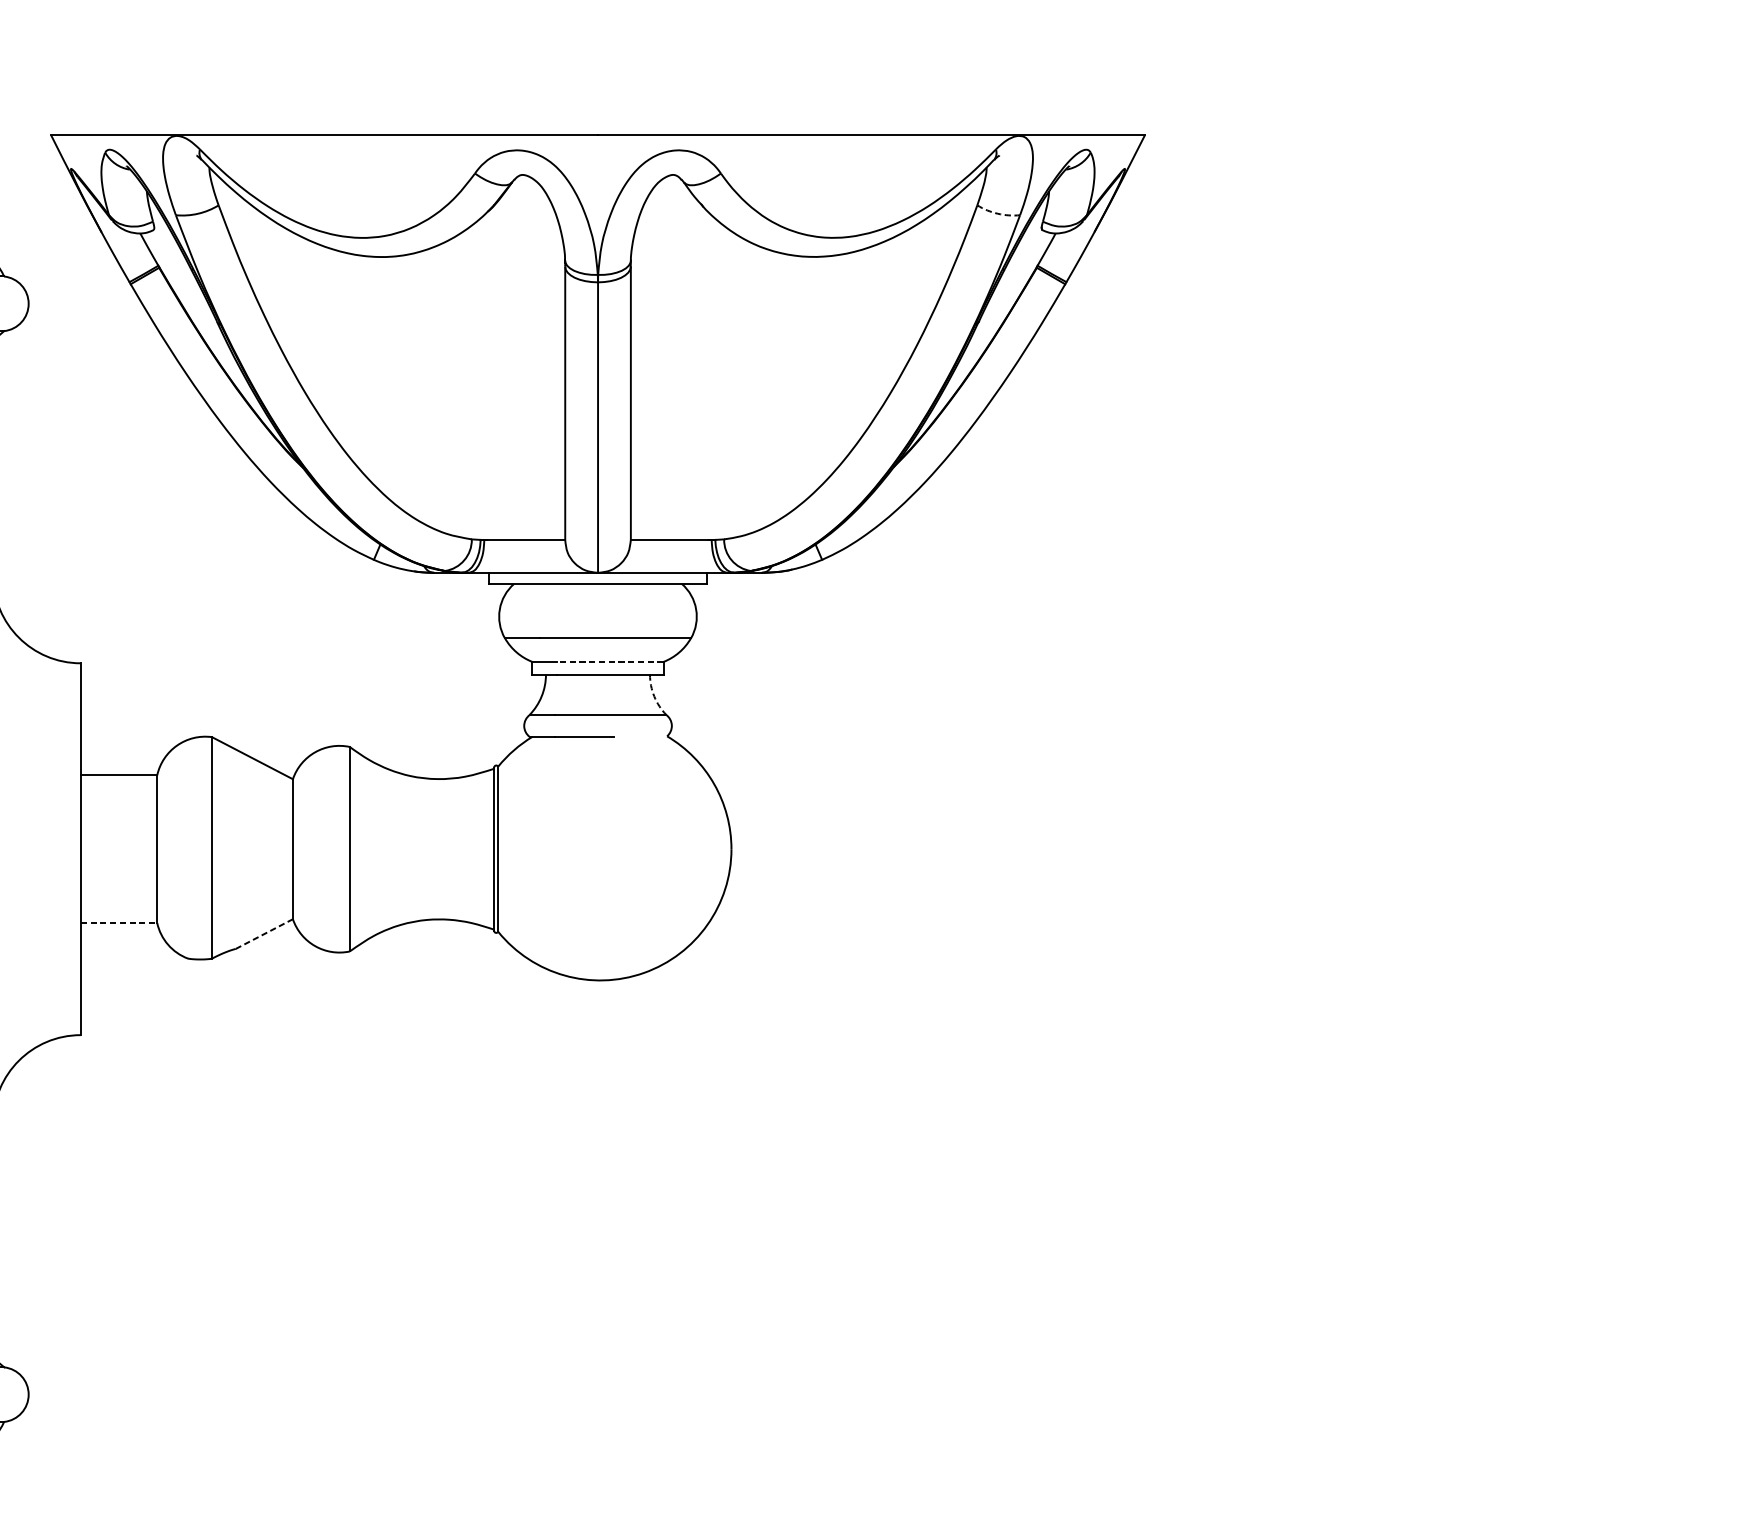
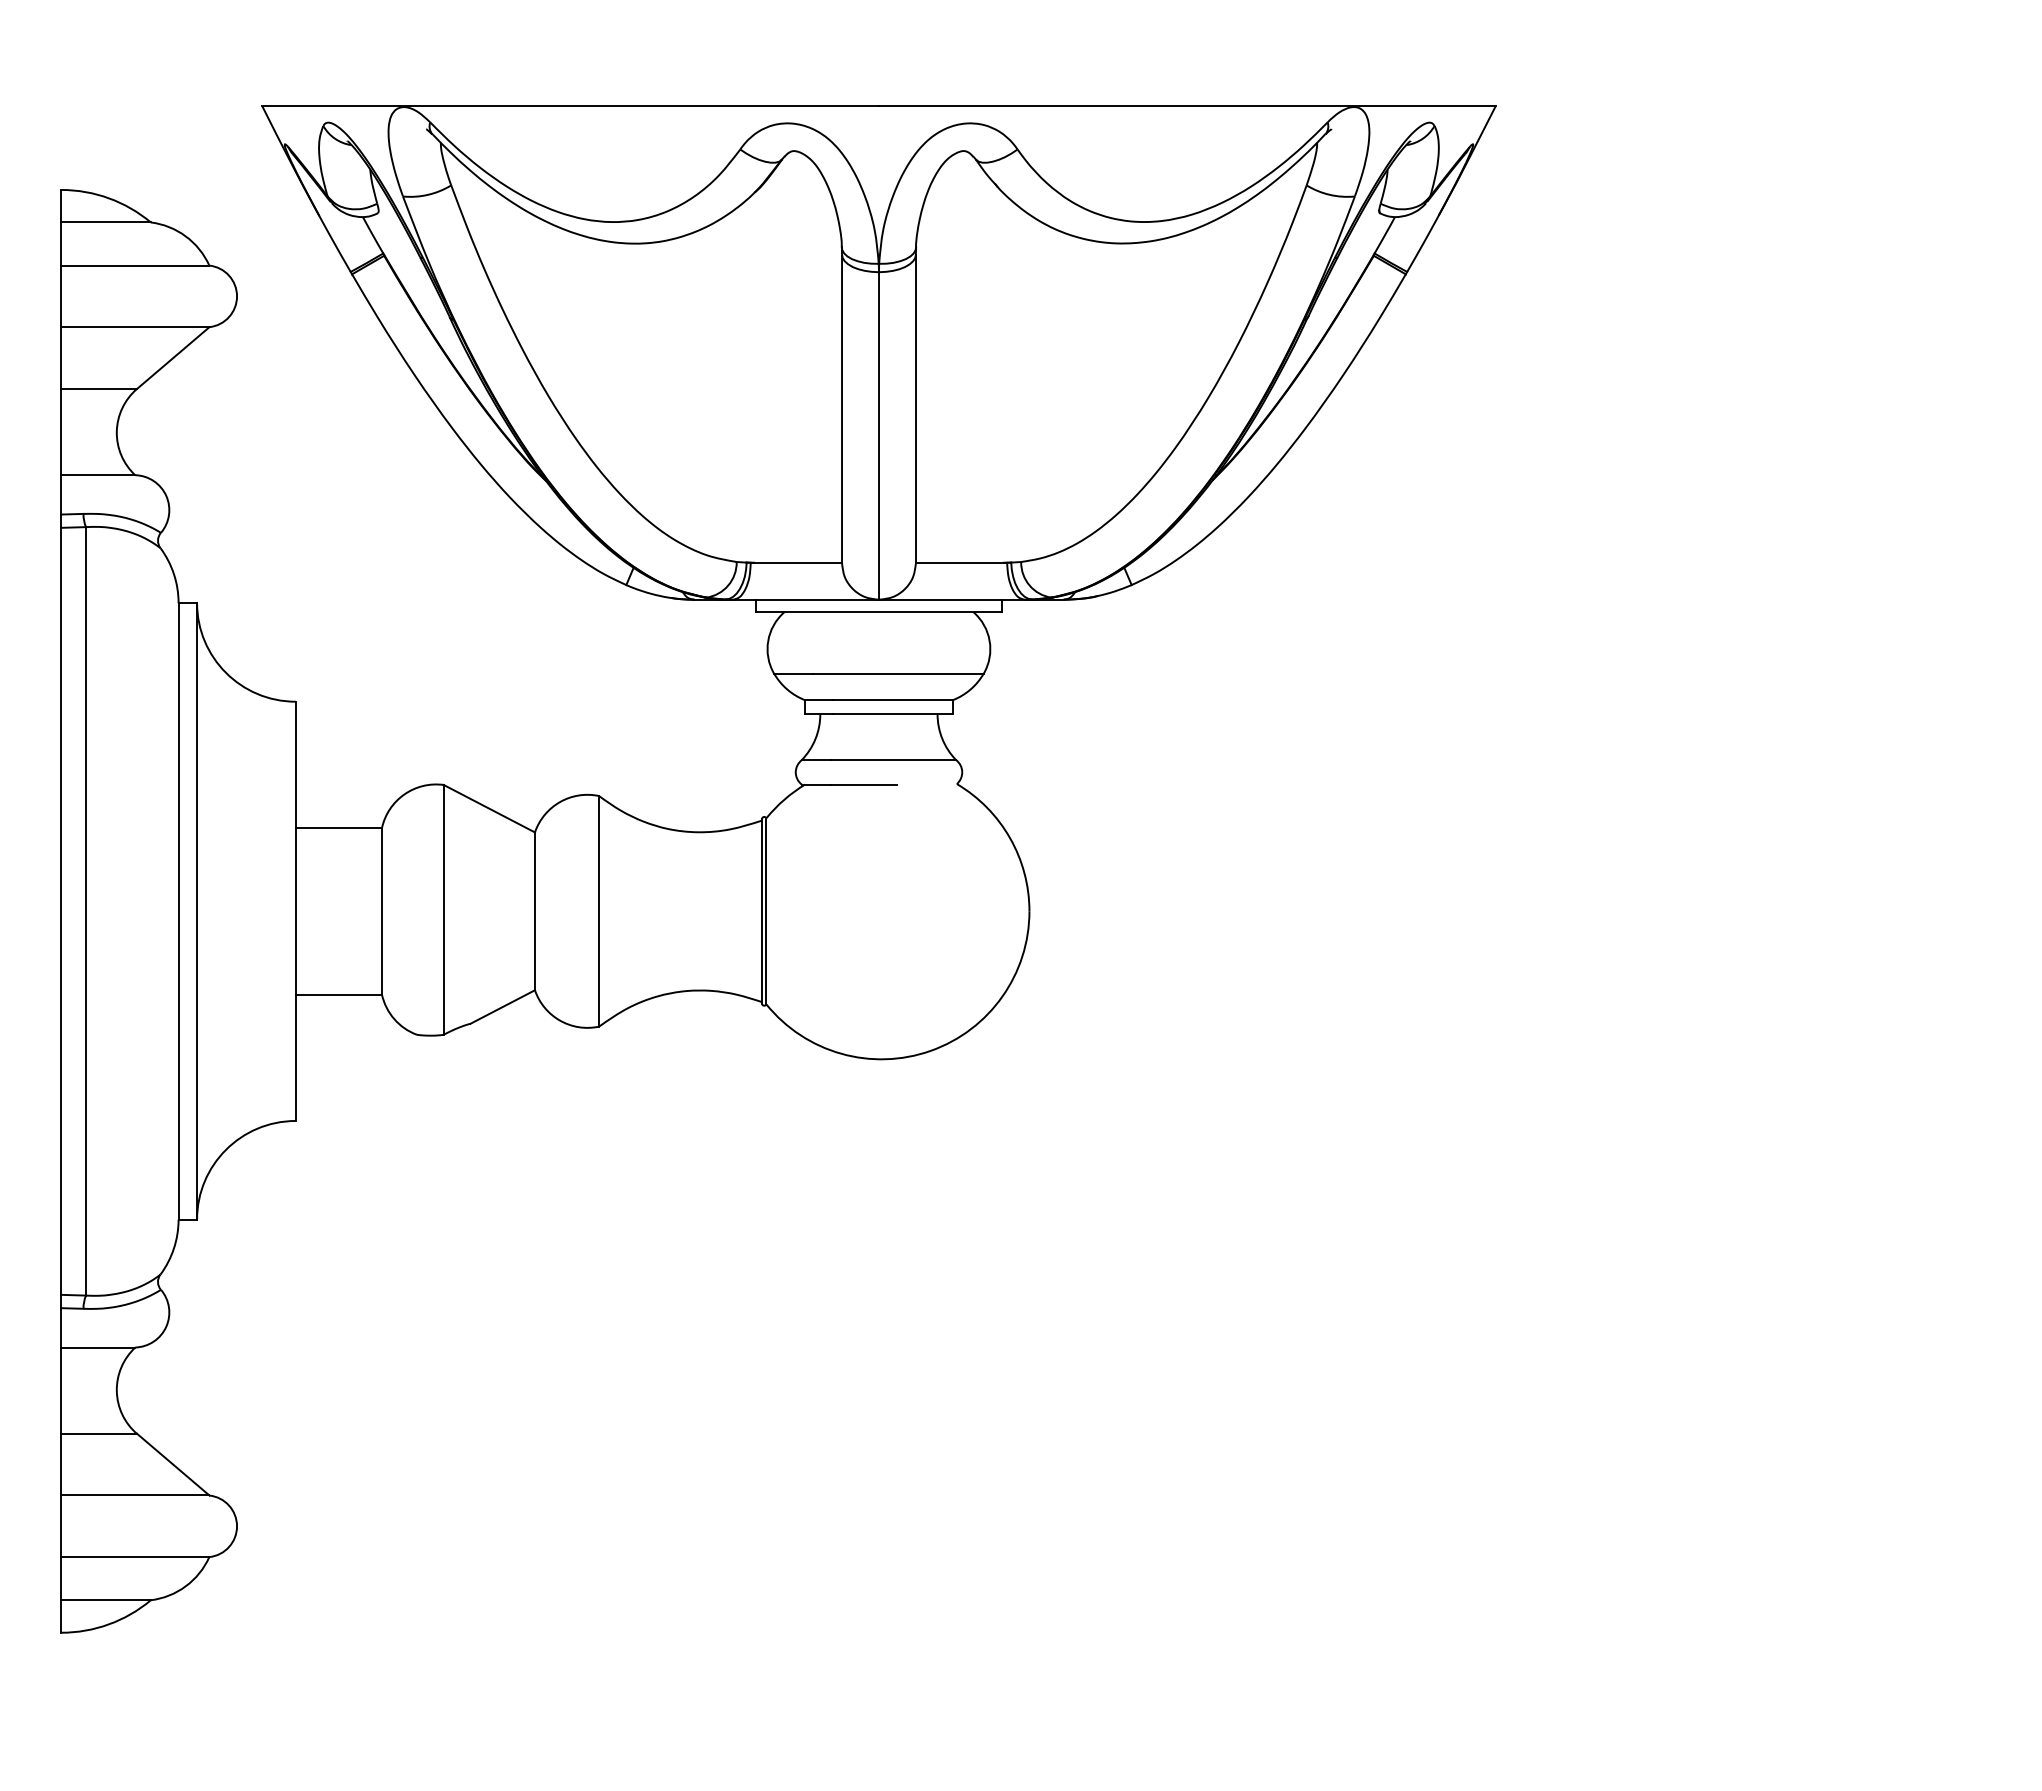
arc: (997, 213) -> (1329, 194), dashed -> solid
line: (610, 662) -> (892, 700), dashed -> solid
arc: (654, 696) -> (942, 739), dashed -> solid
line: (119, 922) -> (339, 994), dashed -> solid
line: (265, 933) -> (503, 1006), dashed -> solid

